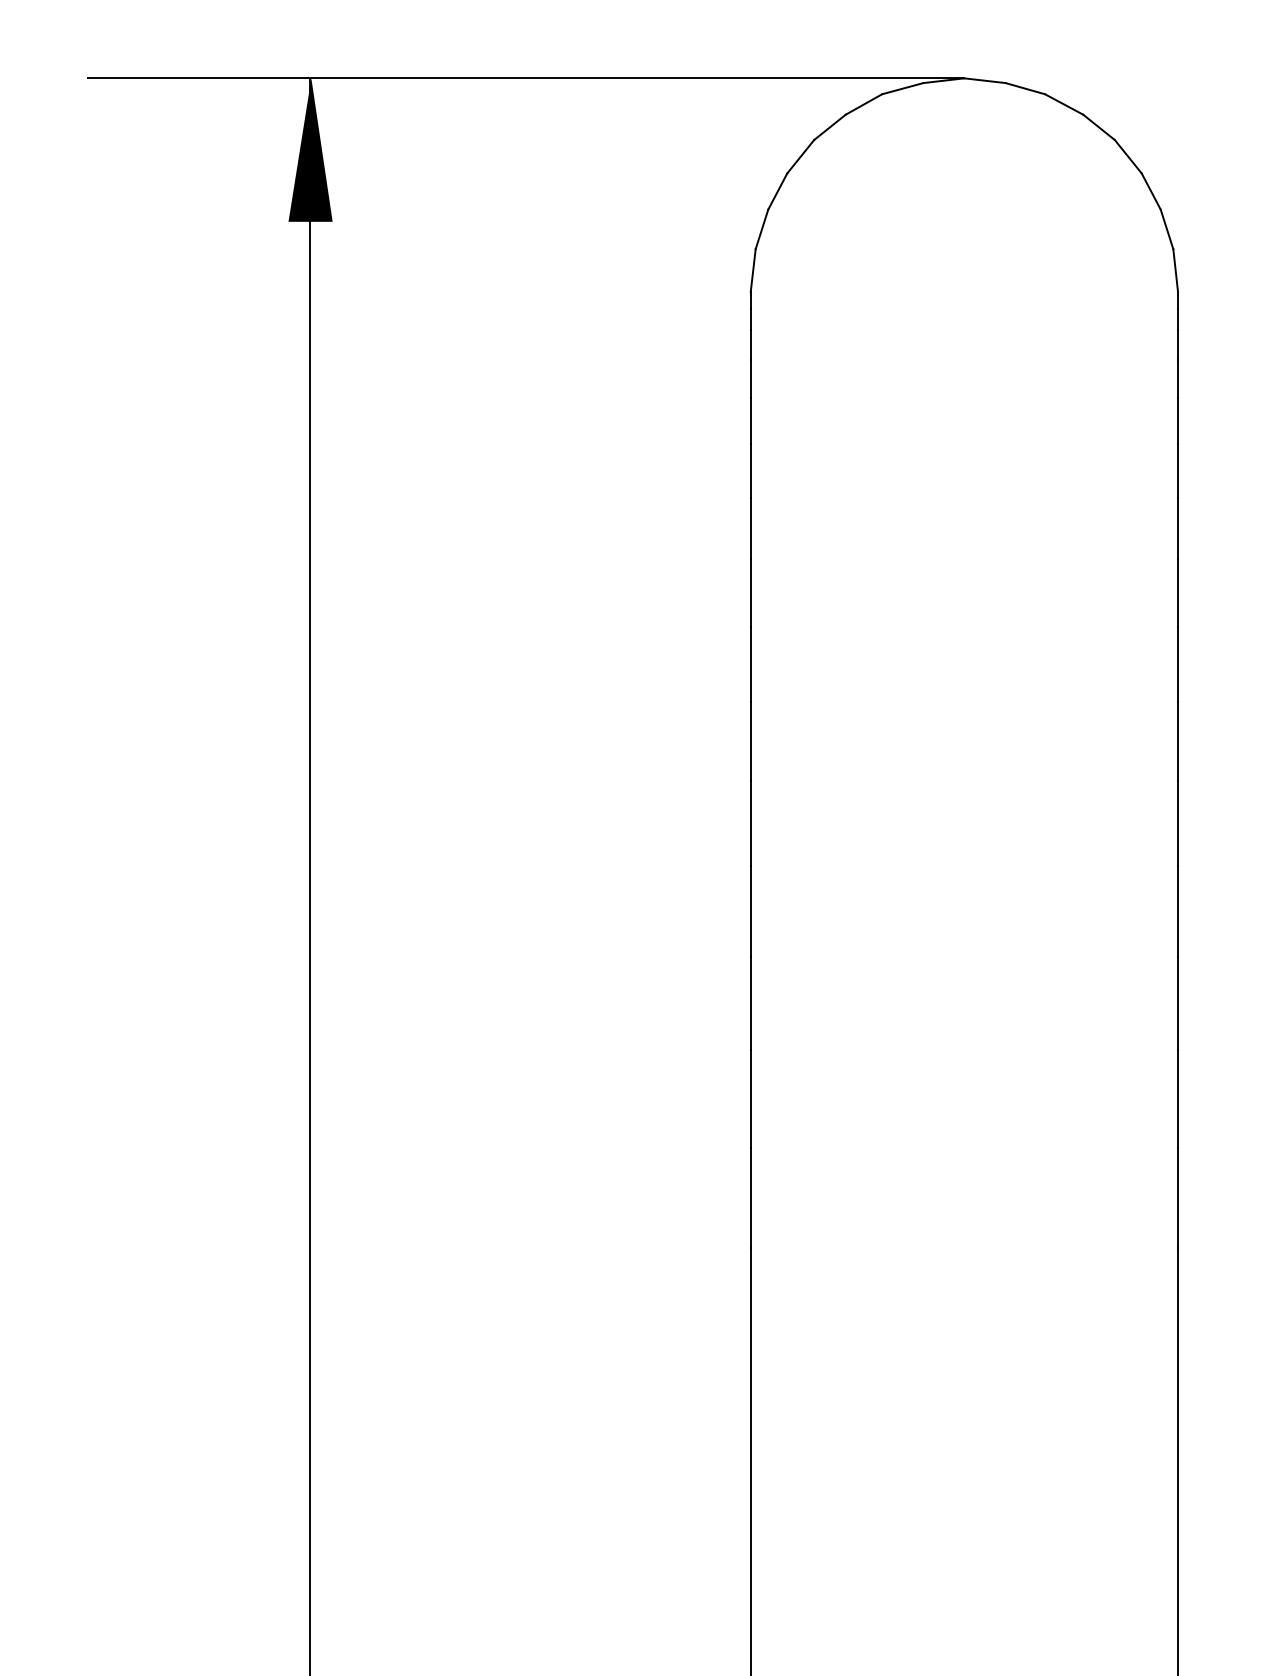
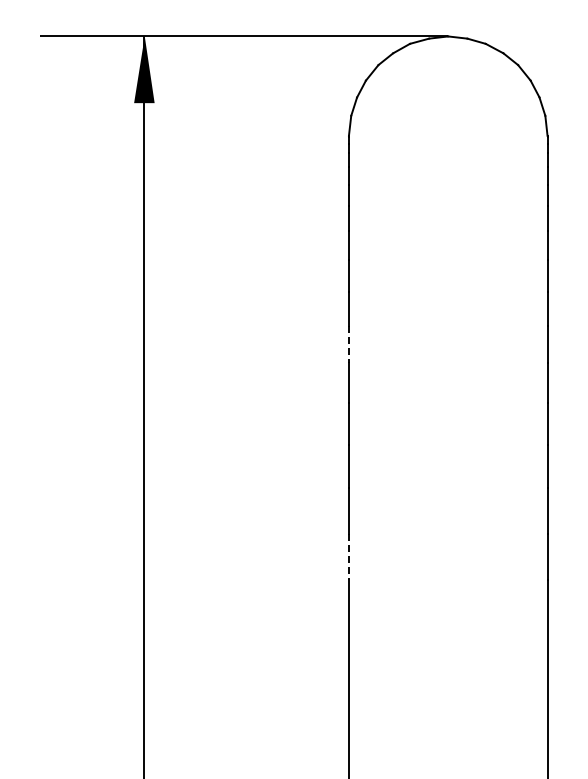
line: (749, 743) -> (348, 345), solid -> dashed
line: (749, 1199) -> (348, 557), solid -> dashed

